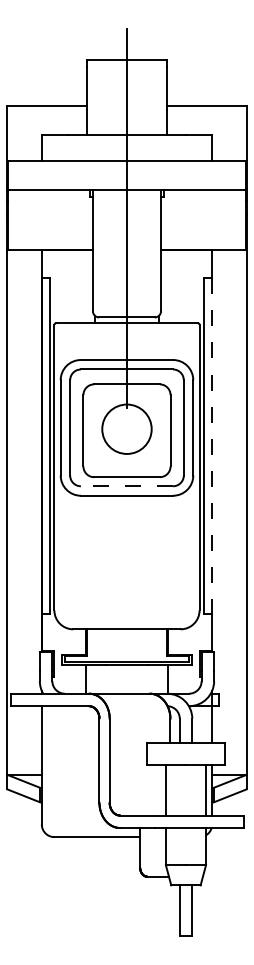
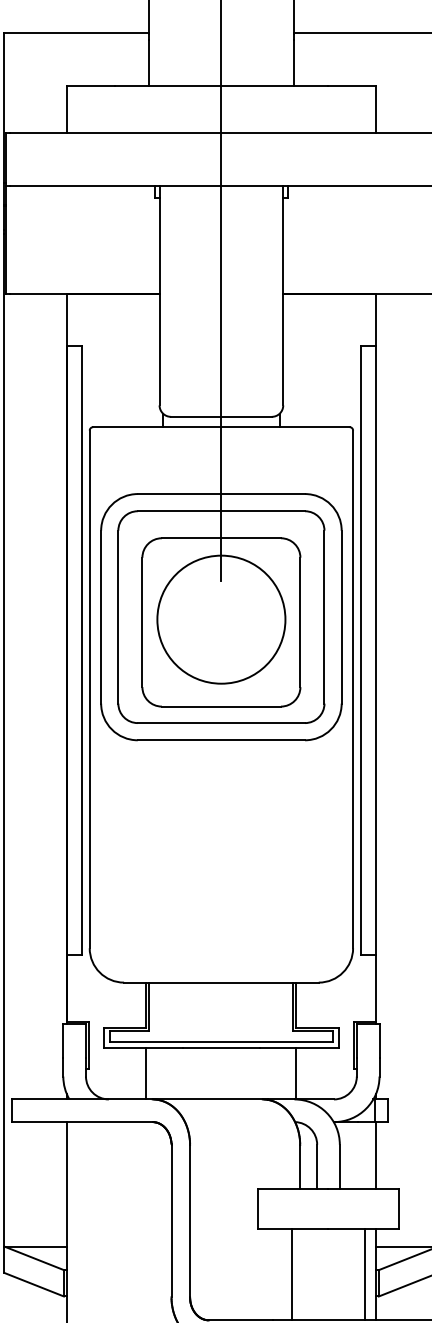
circle: (126, 428) -> (220, 618), size x1.43
line: (212, 446) -> (376, 650), dashed -> solid
line: (126, 486) -> (220, 723), dashed -> solid

